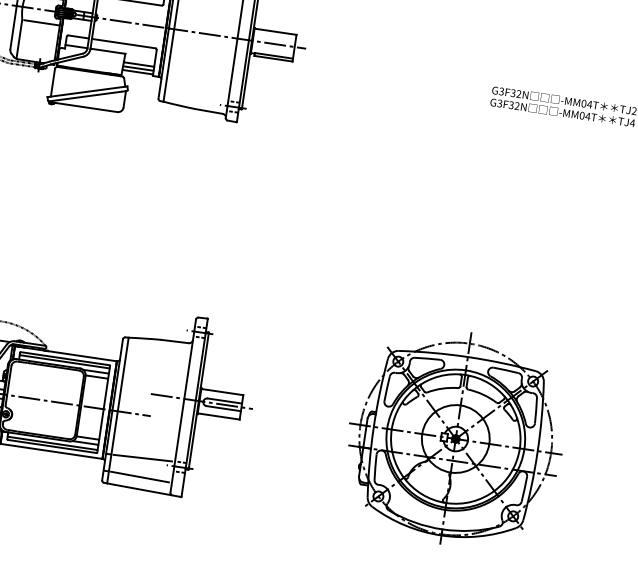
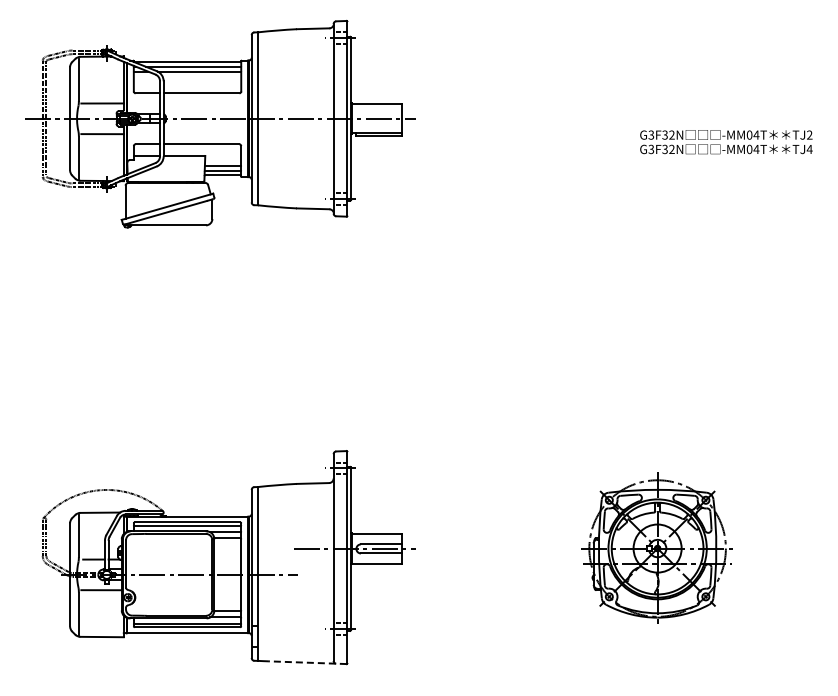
part: (455, 437) -> (657, 547), size x0.6
line: (142, 458) -> (295, 625), removed
line: (140, 476) -> (295, 647), removed
line: (147, 490) -> (306, 662), solid -> dashed

